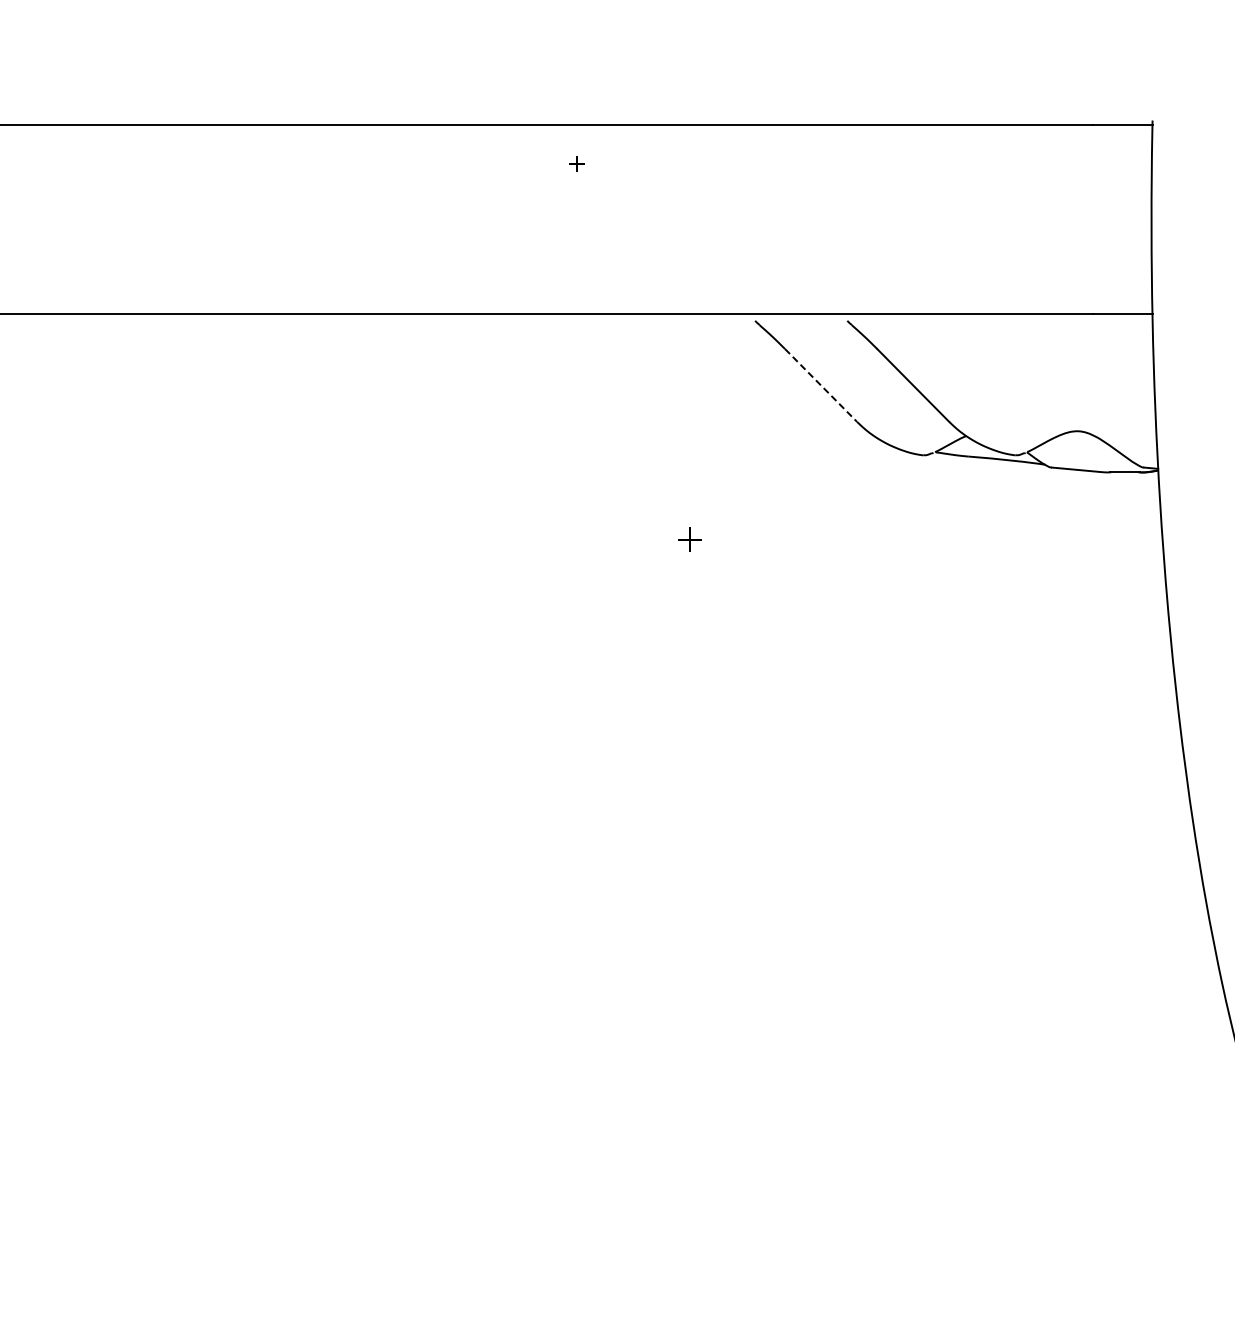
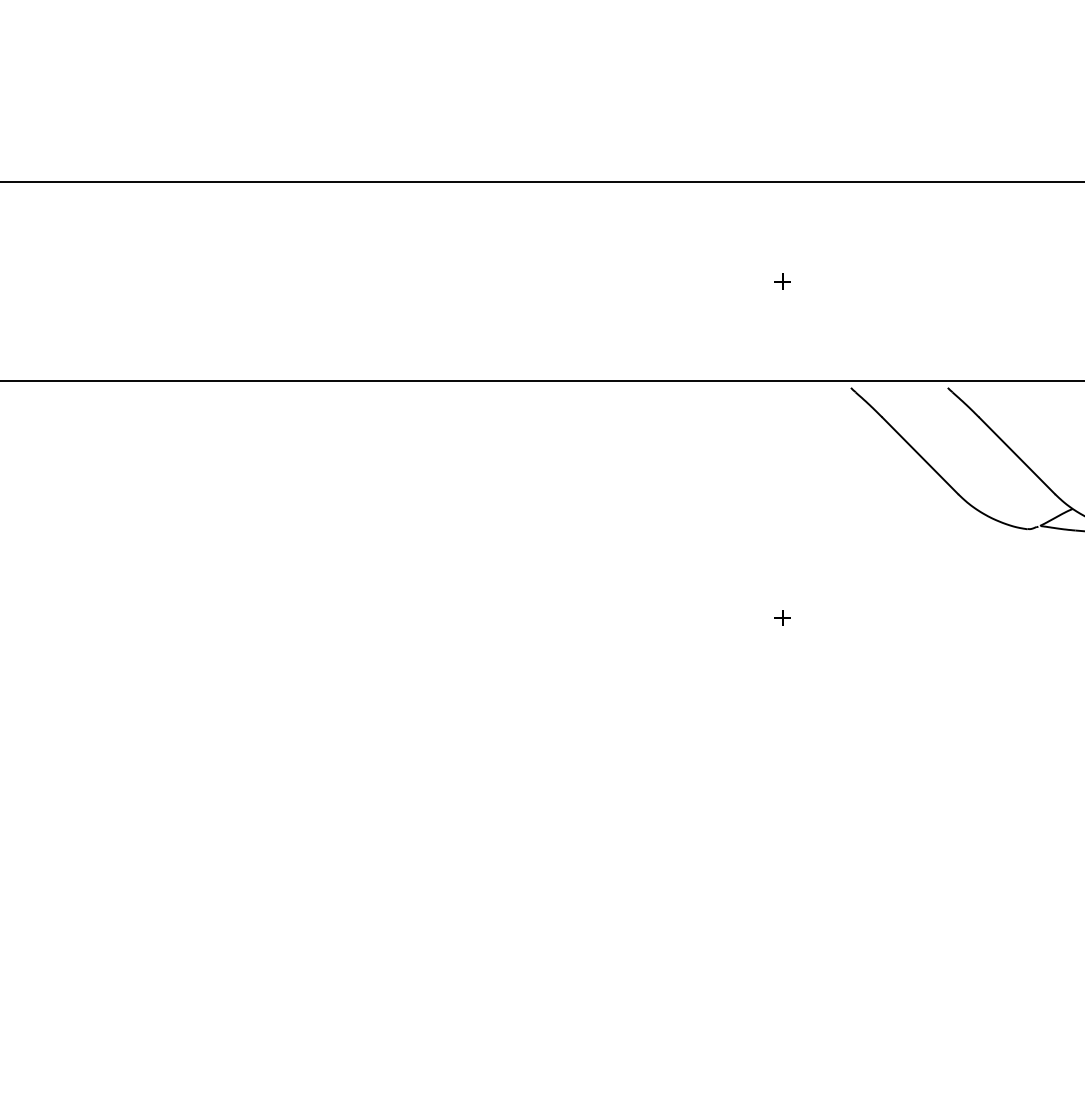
part: (576, 163) -> (781, 281), moved
line: (821, 385) -> (920, 455), dashed -> solid
part: (689, 539) -> (781, 617), size x0.62

